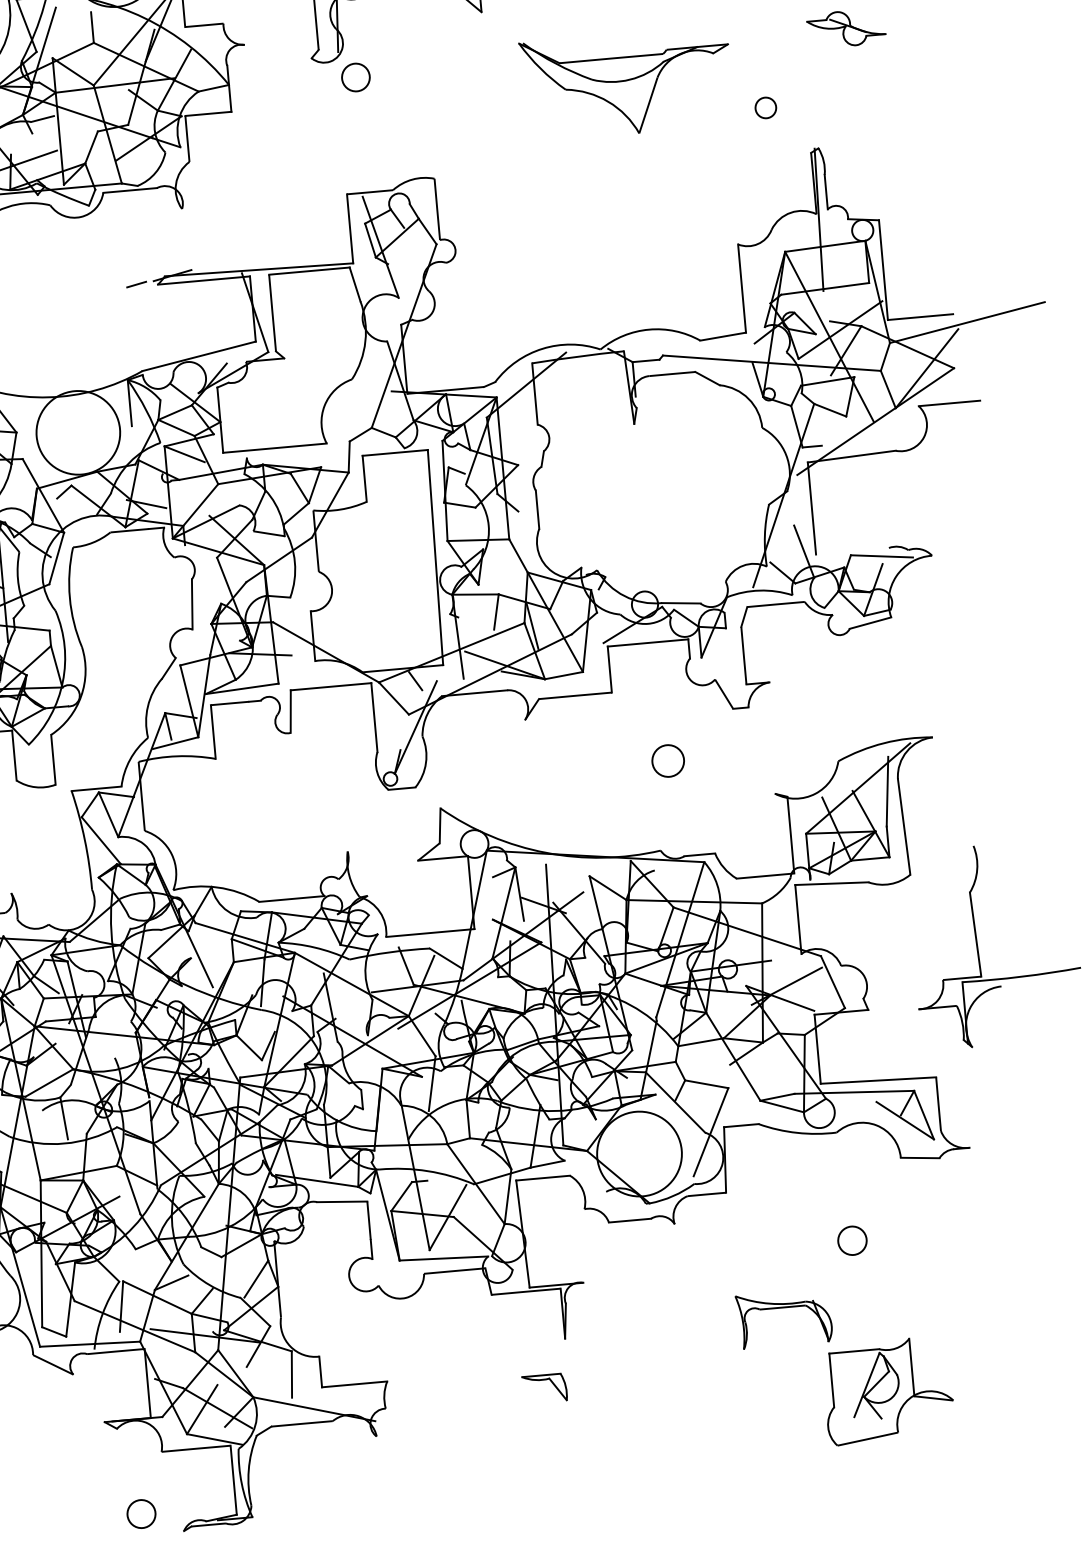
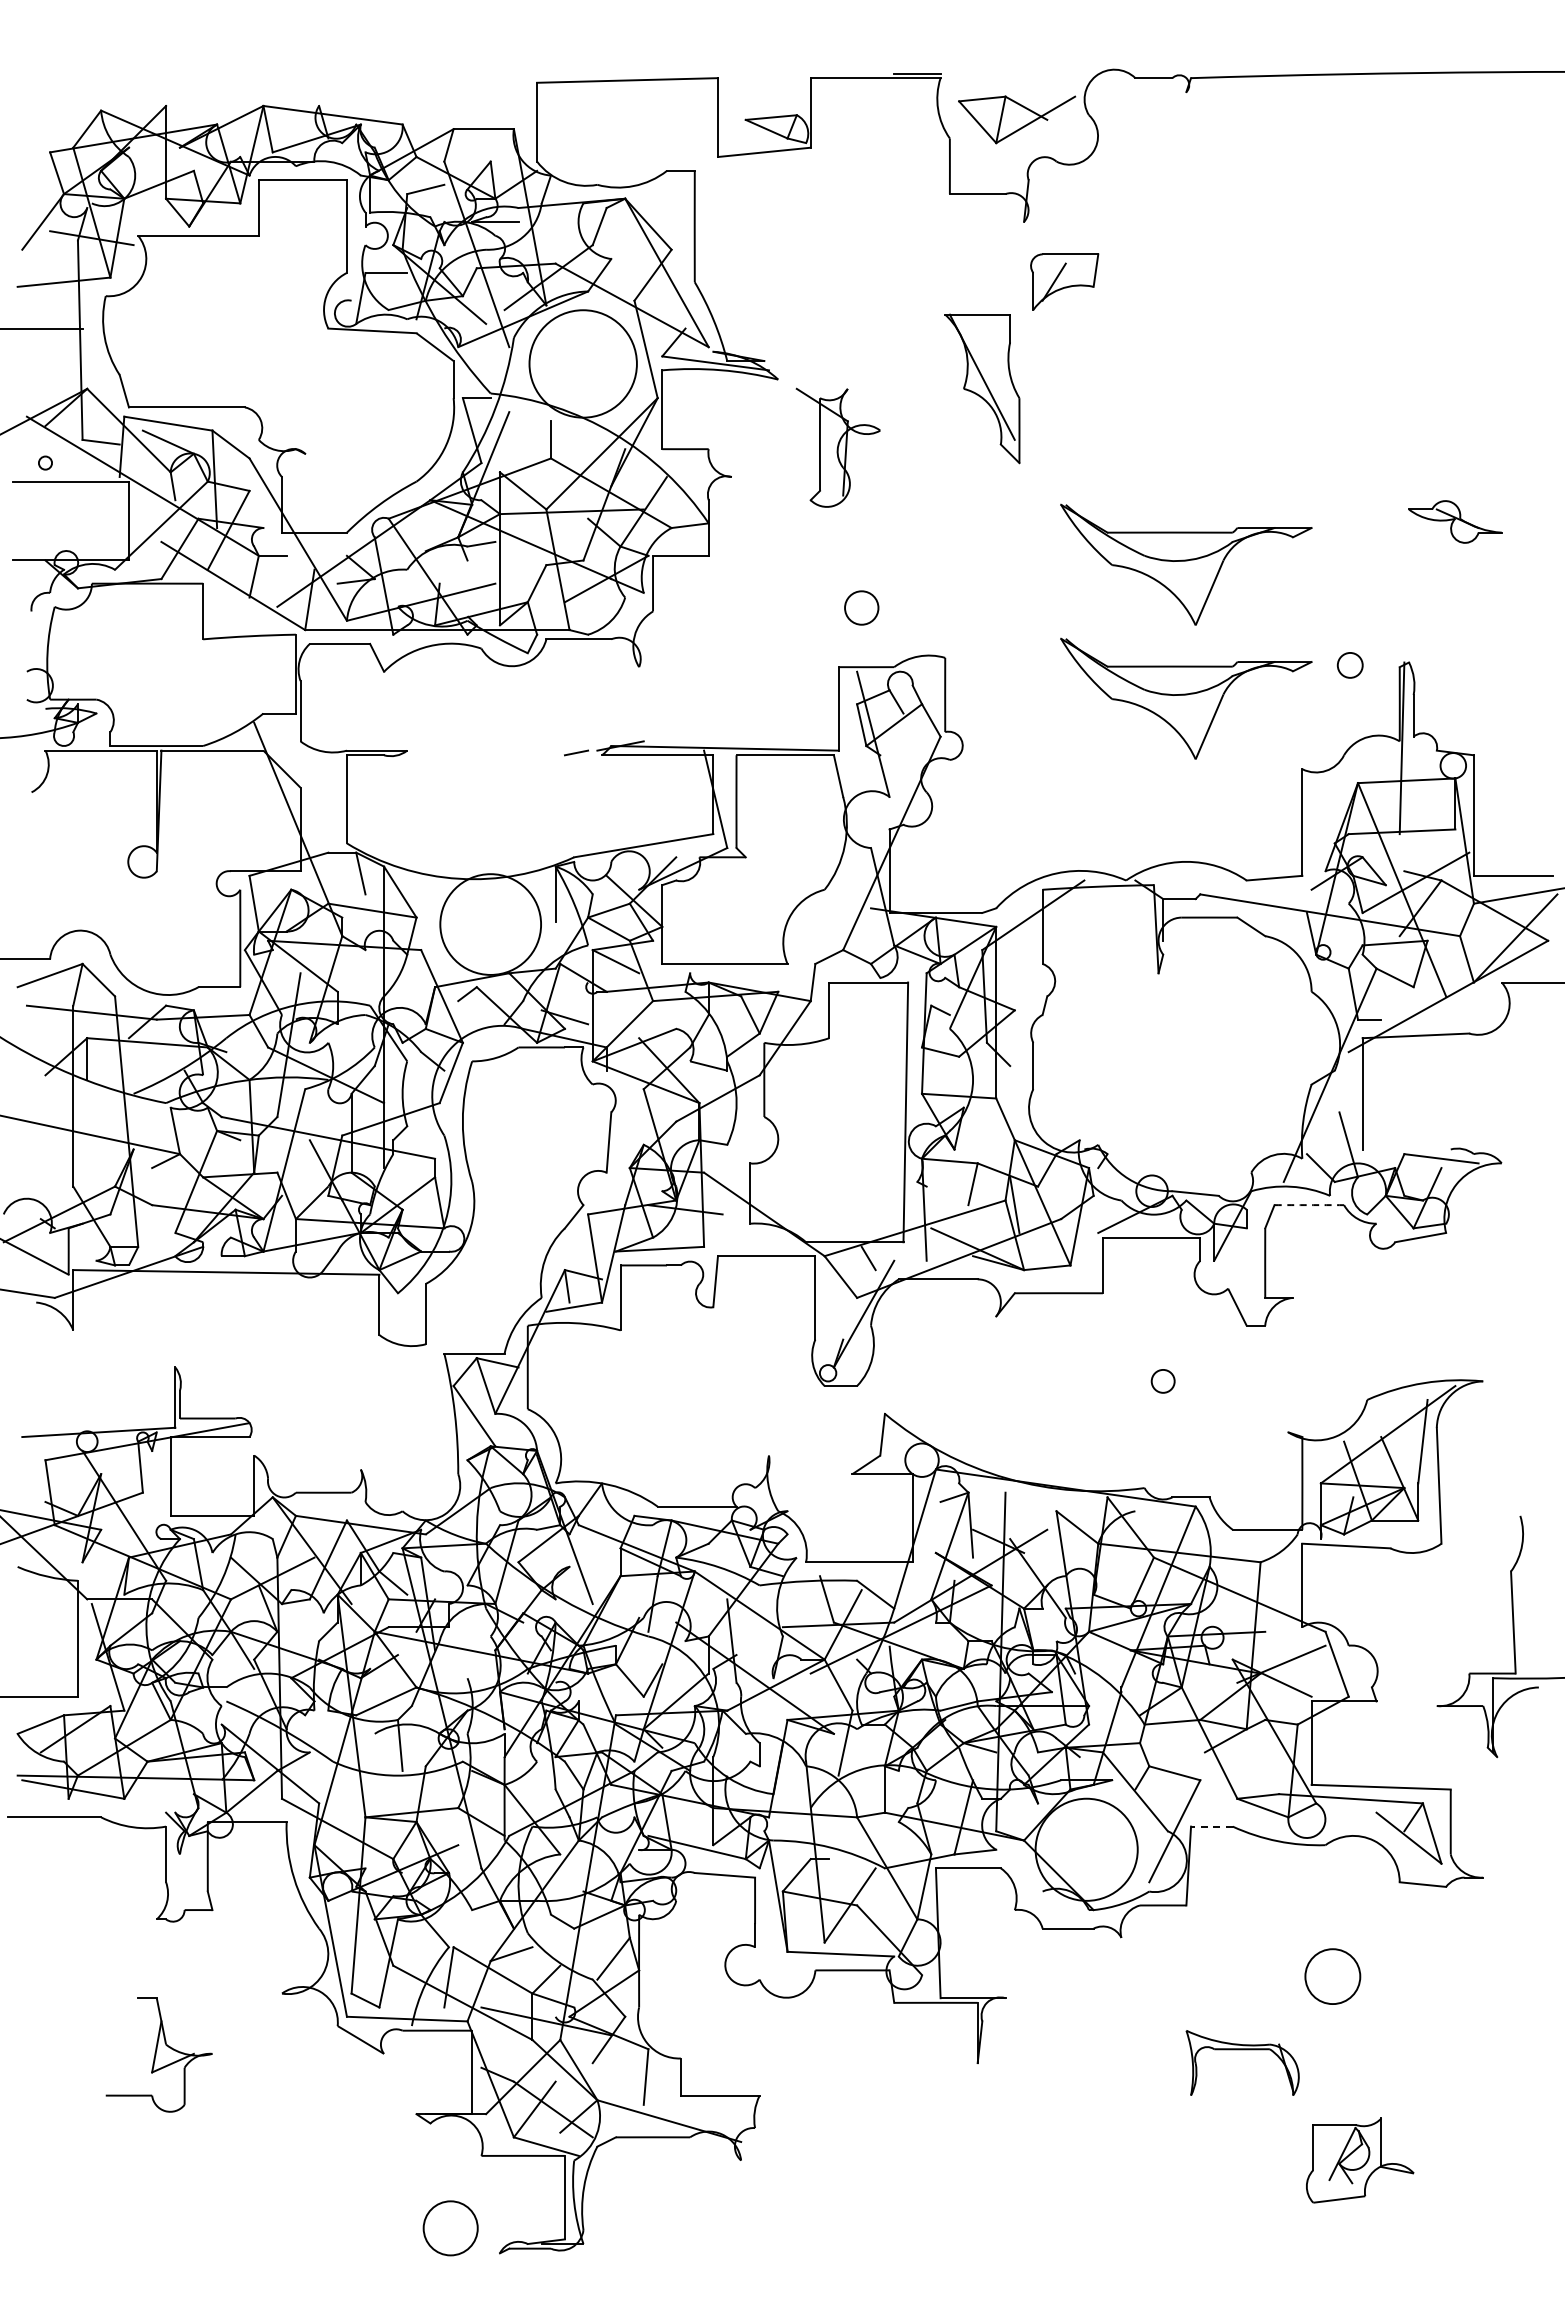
circle: (355, 77) -> (861, 607), moved
circle: (765, 108) -> (1349, 665), moved
part: (637, 194) -> (1186, 698), added
arc: (776, 604) -> (1309, 1205), solid -> dashed
circle: (668, 761) -> (1163, 1381), size x0.6
line: (741, 1125) -> (1211, 1826), solid -> dashed
circle: (852, 1240) -> (1332, 1976), size x1.6
part: (543, 1380) -> (947, 2111), removed
part: (888, 1390) -> (1360, 2160), size x0.7
circle: (141, 1514) -> (450, 2228), size x1.6

